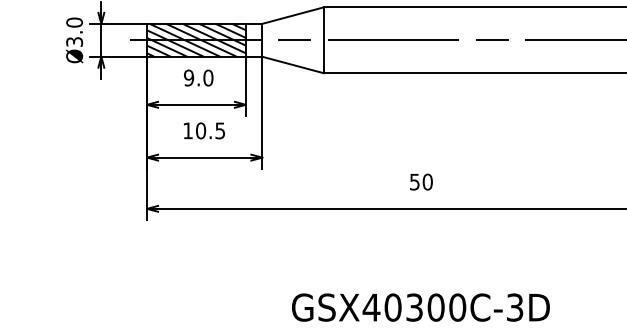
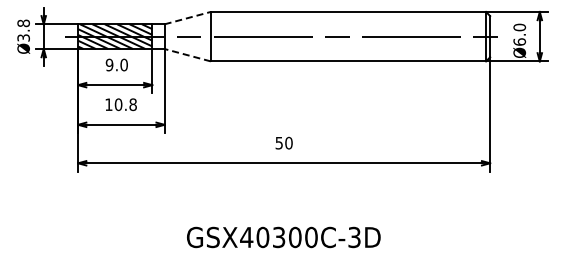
line: (292, 16) -> (187, 18), solid -> dashed
text: (74, 22) -> (23, 23), Ø3.0 -> Ø3.8
line: (292, 65) -> (187, 55), solid -> dashed
text: (219, 130) -> (132, 104), 10.5 -> 10.8

